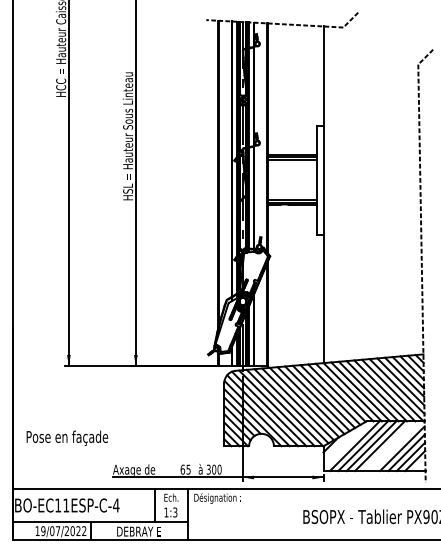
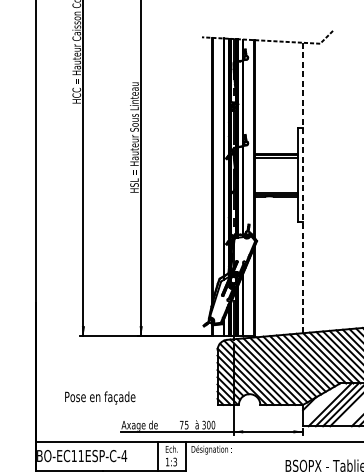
line: (323, 195) -> (303, 188), solid -> dashed
text: (67, 437) -> (100, 397), moved
text: (182, 469) -> (181, 424), 65 -> 75

